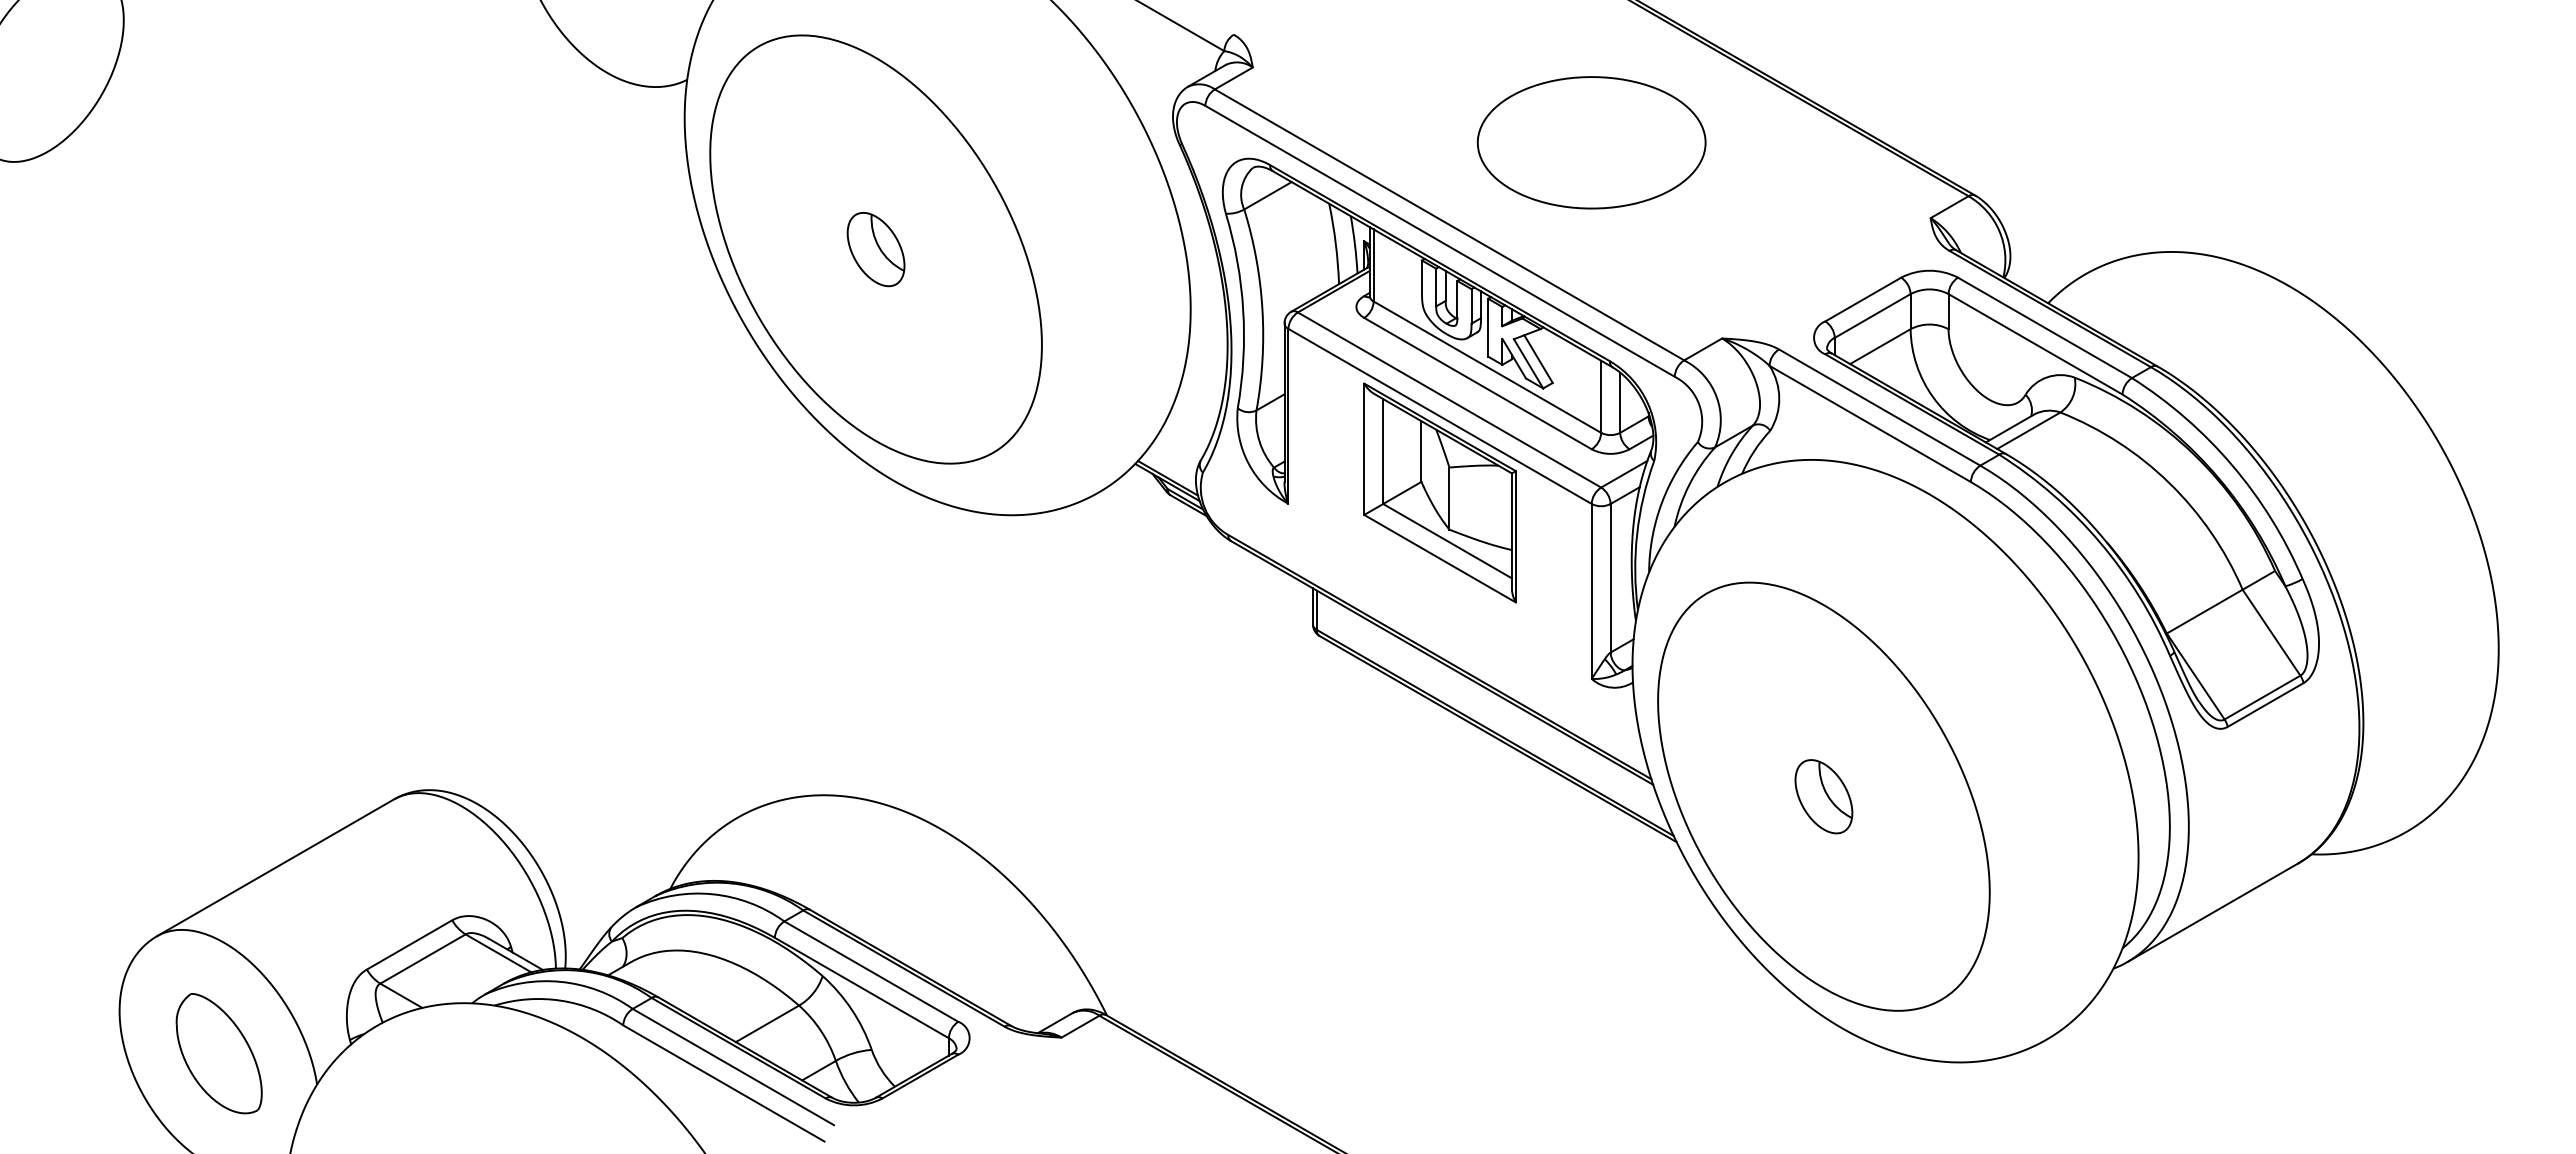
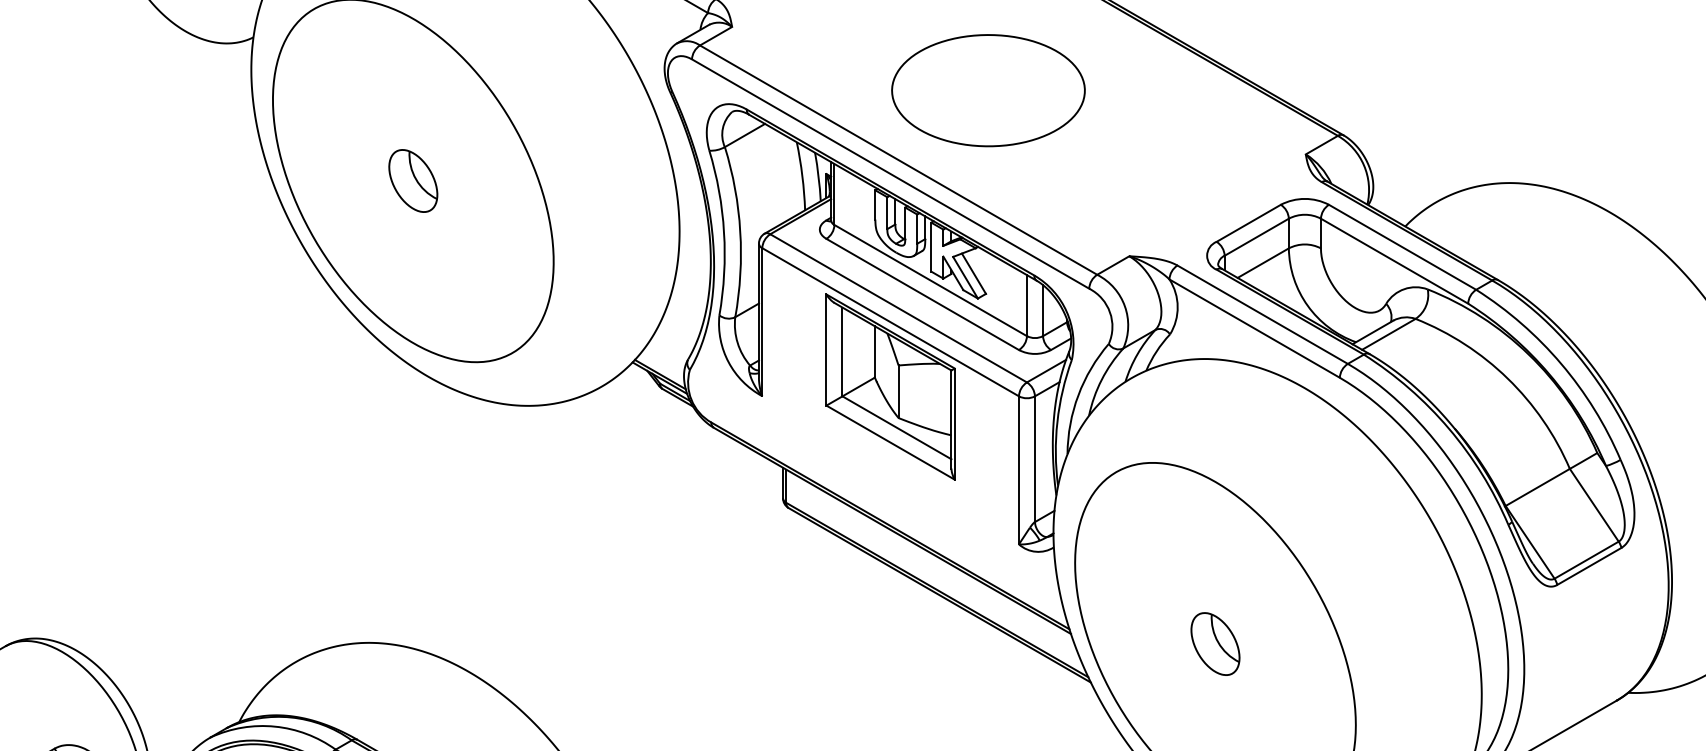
part: (1591, 142) -> (988, 90), moved

